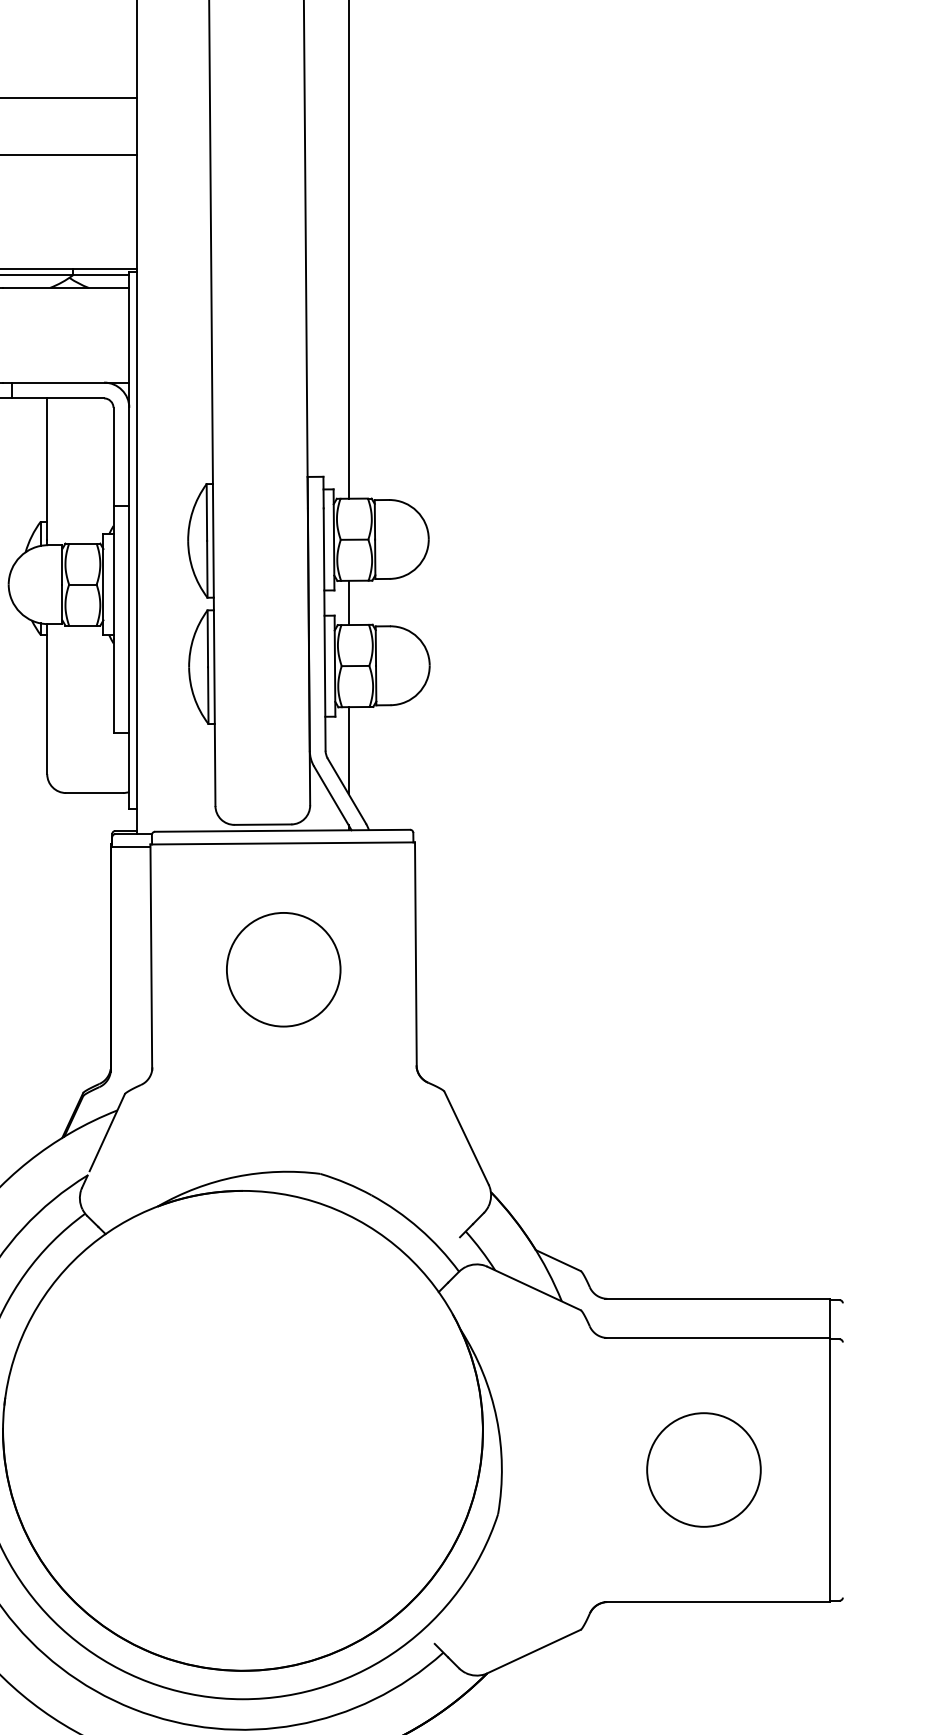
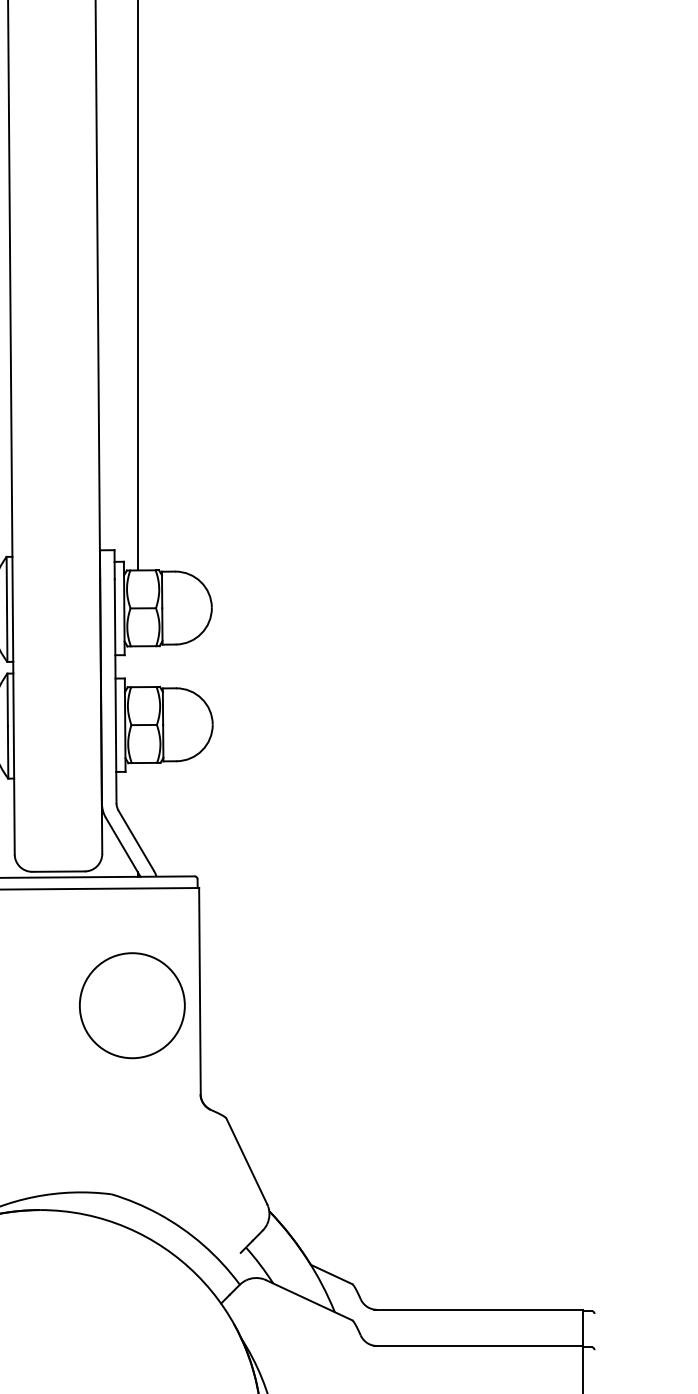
line: (348, 602) -> (137, 666), removed
line: (348, 750) -> (137, 803), removed
circle: (283, 969) -> (132, 1005), moved

